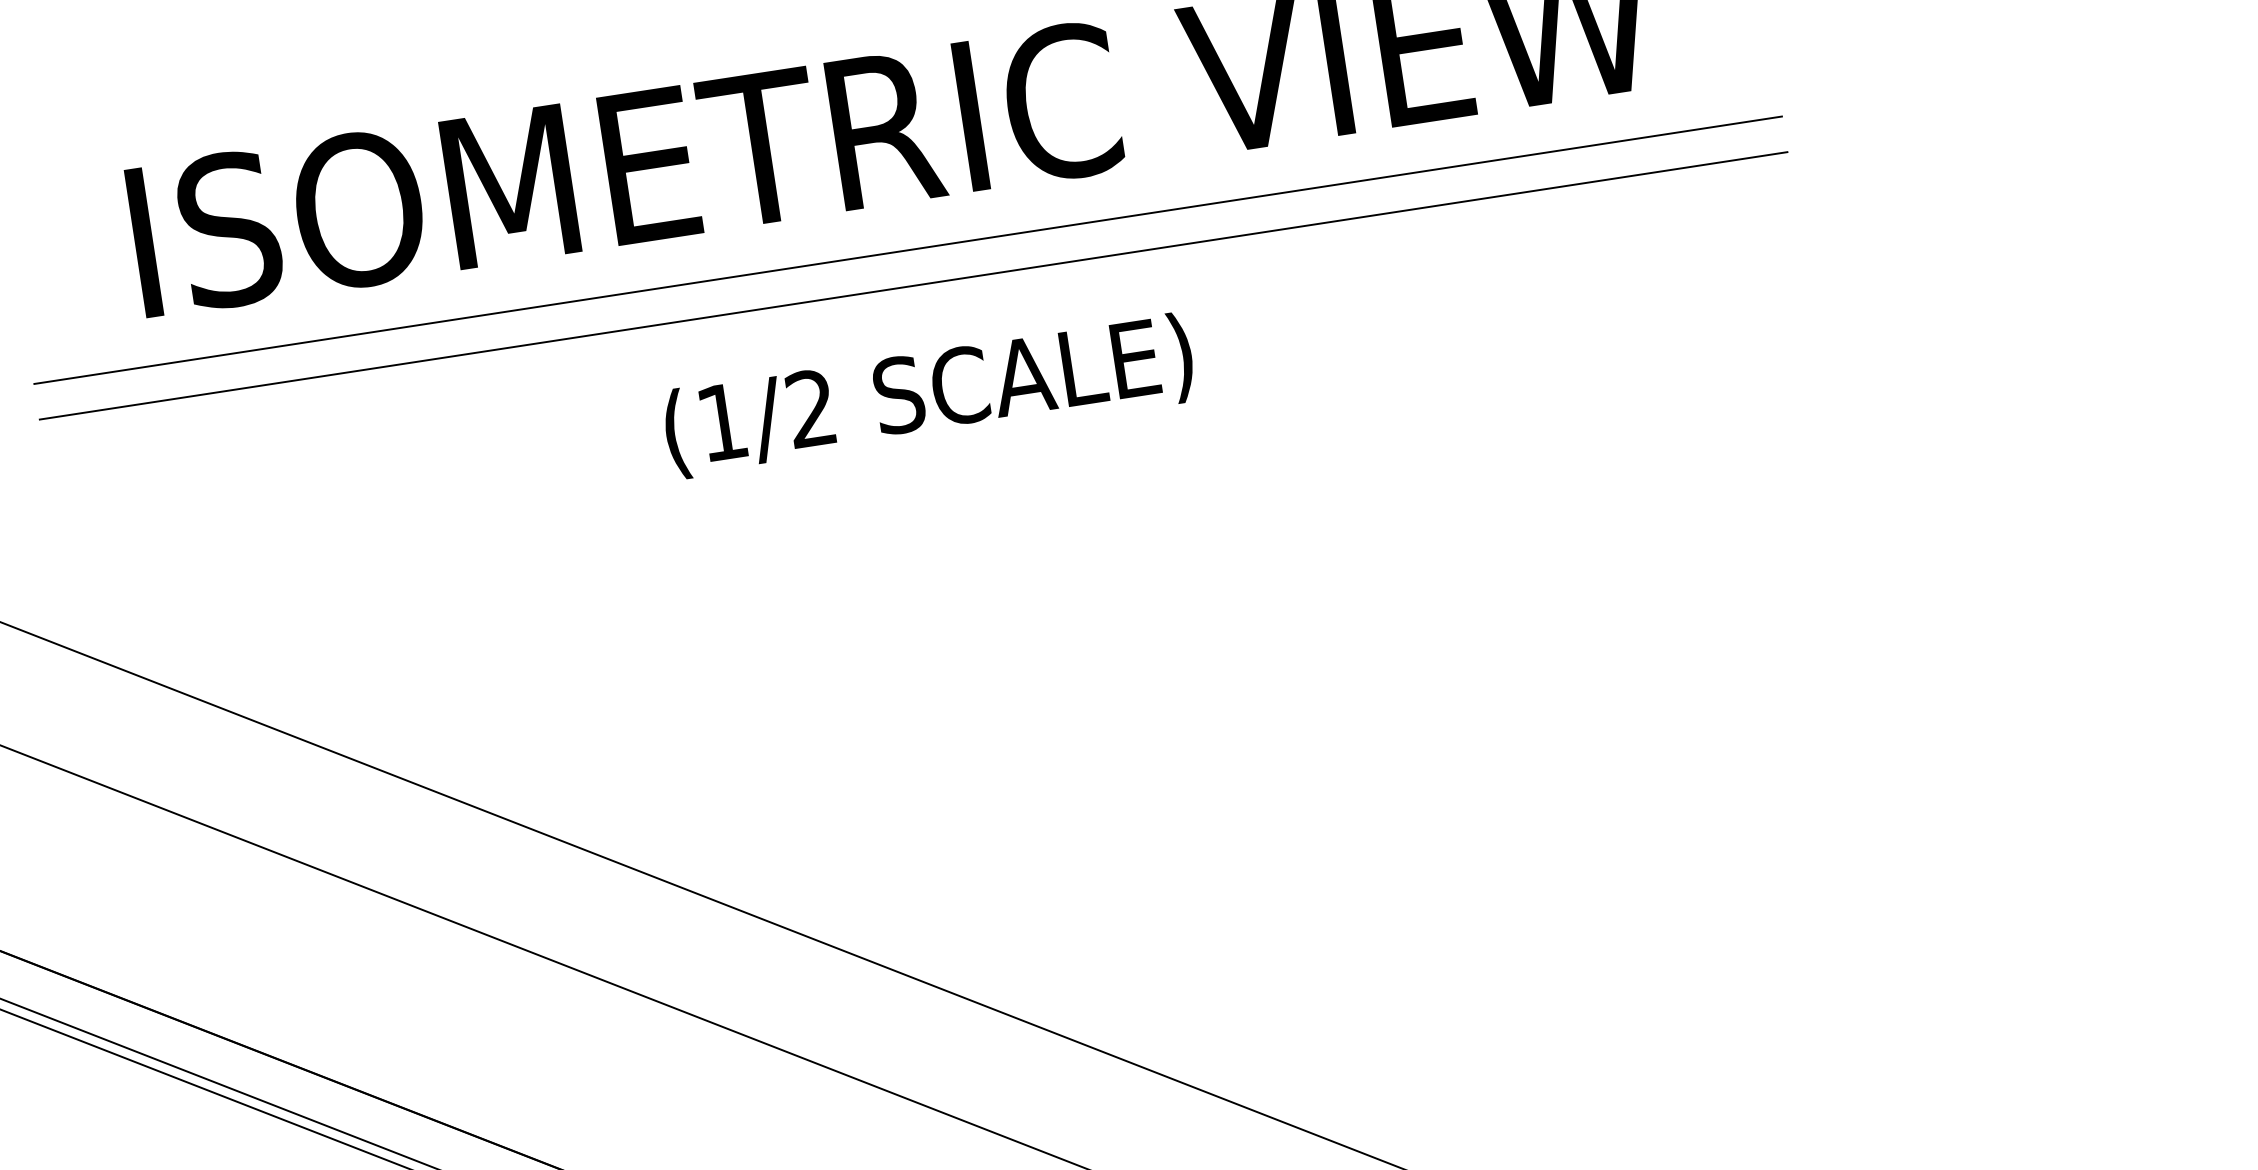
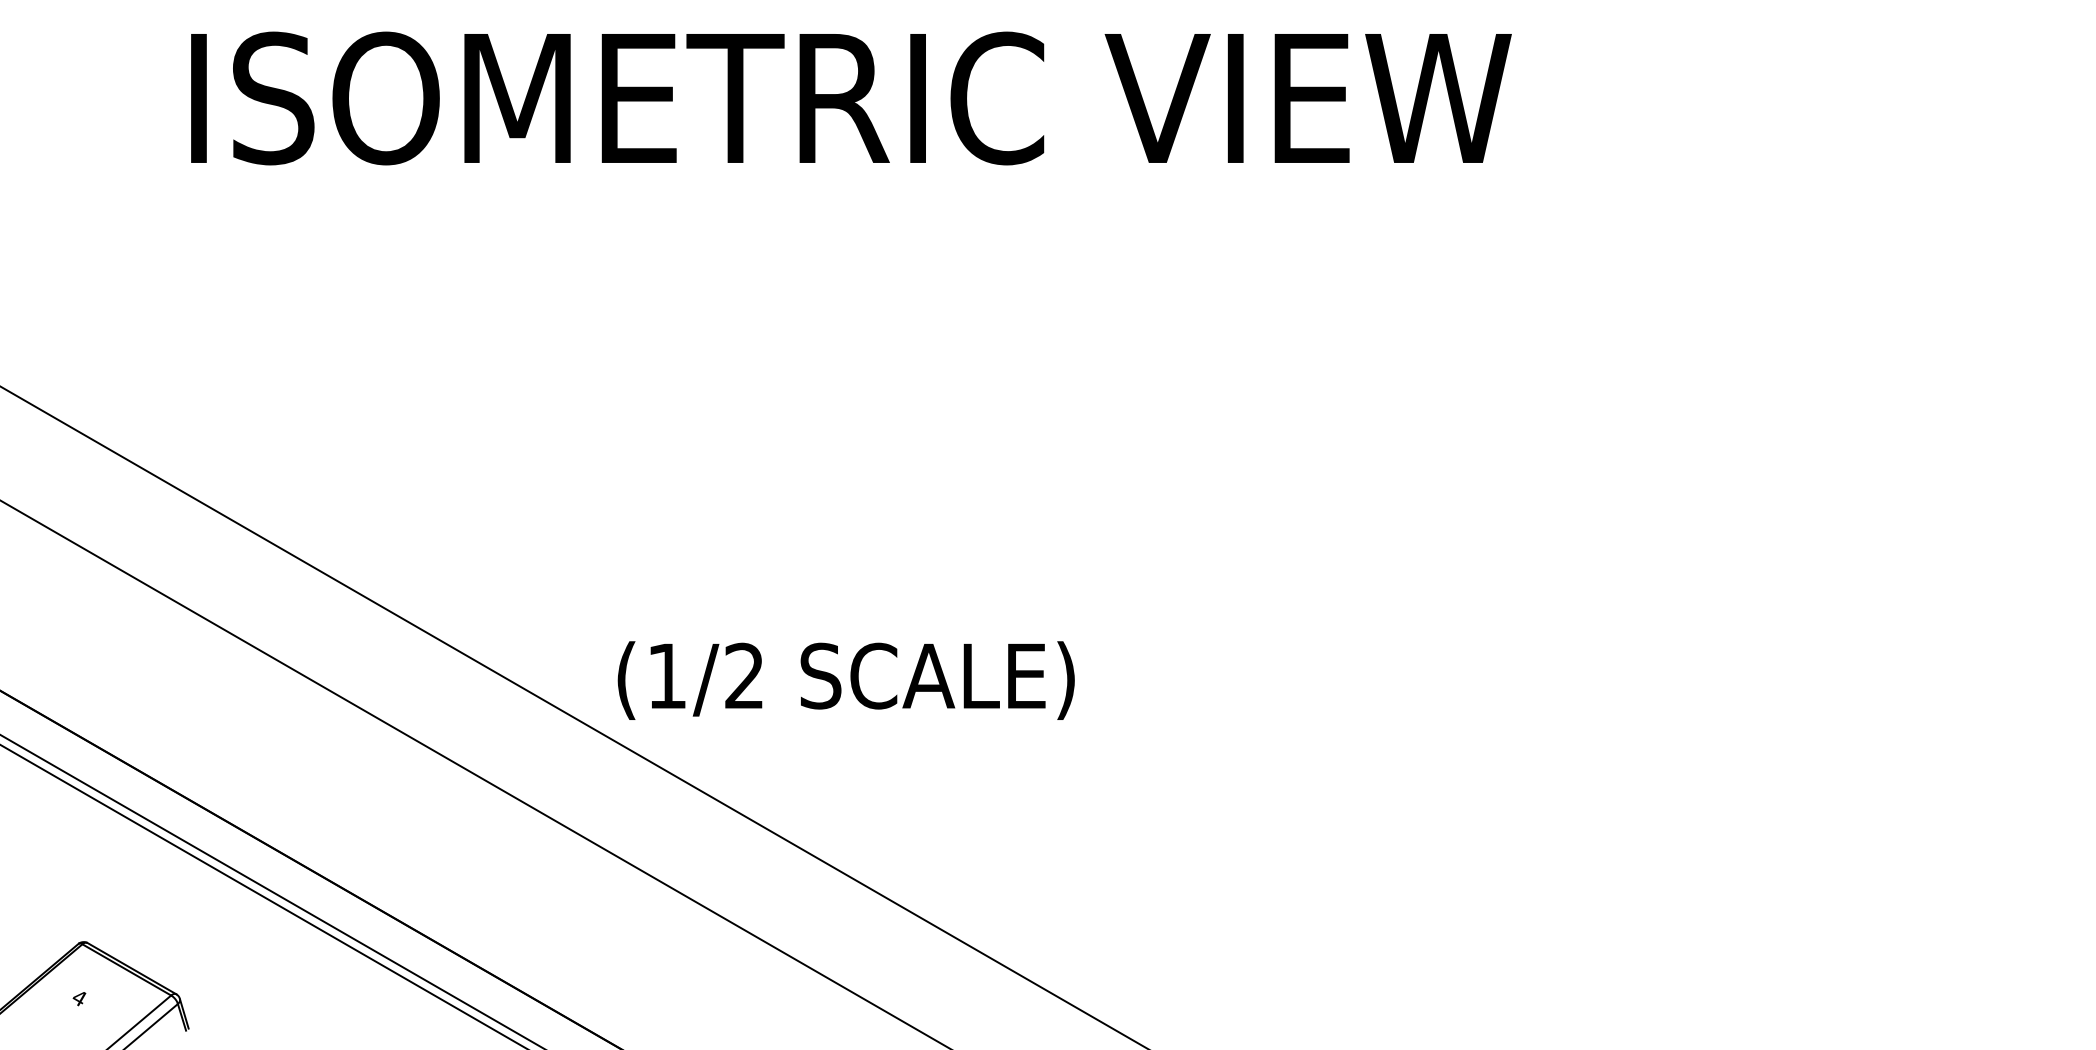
line: (908, 250) -> (847, 204), removed
line: (913, 286) -> (847, 235), removed
text: (928, 395) -> (845, 680), moved

